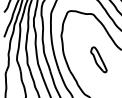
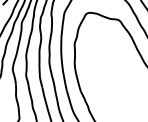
part: (98, 59) -> (120, 80), removed

